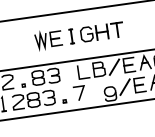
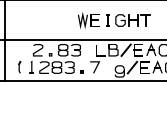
part: (79, 35) -> (114, 20), moved

